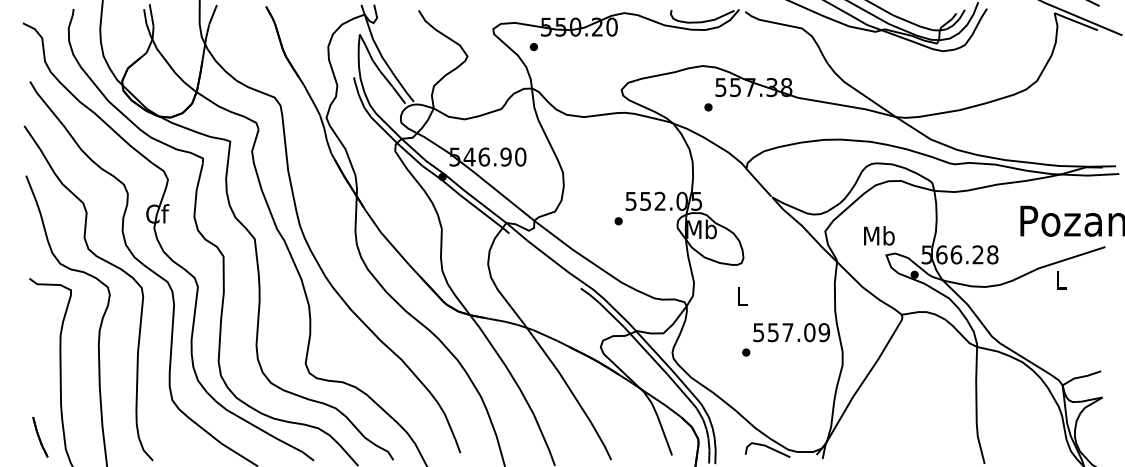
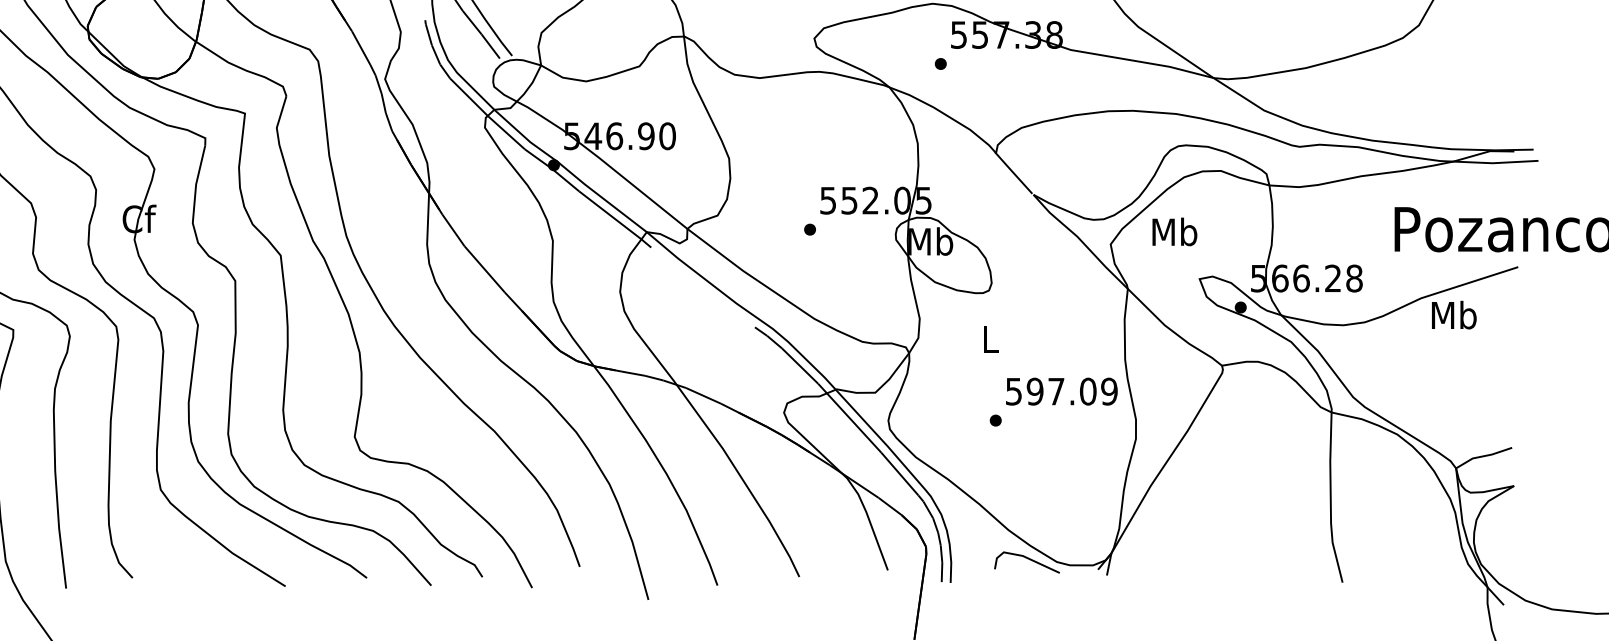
text: (879, 235) -> (1175, 231), moved
text: (1061, 279) -> (1454, 314), L -> Mb
text: (773, 332) -> (1035, 391), 557.09 -> 597.09

